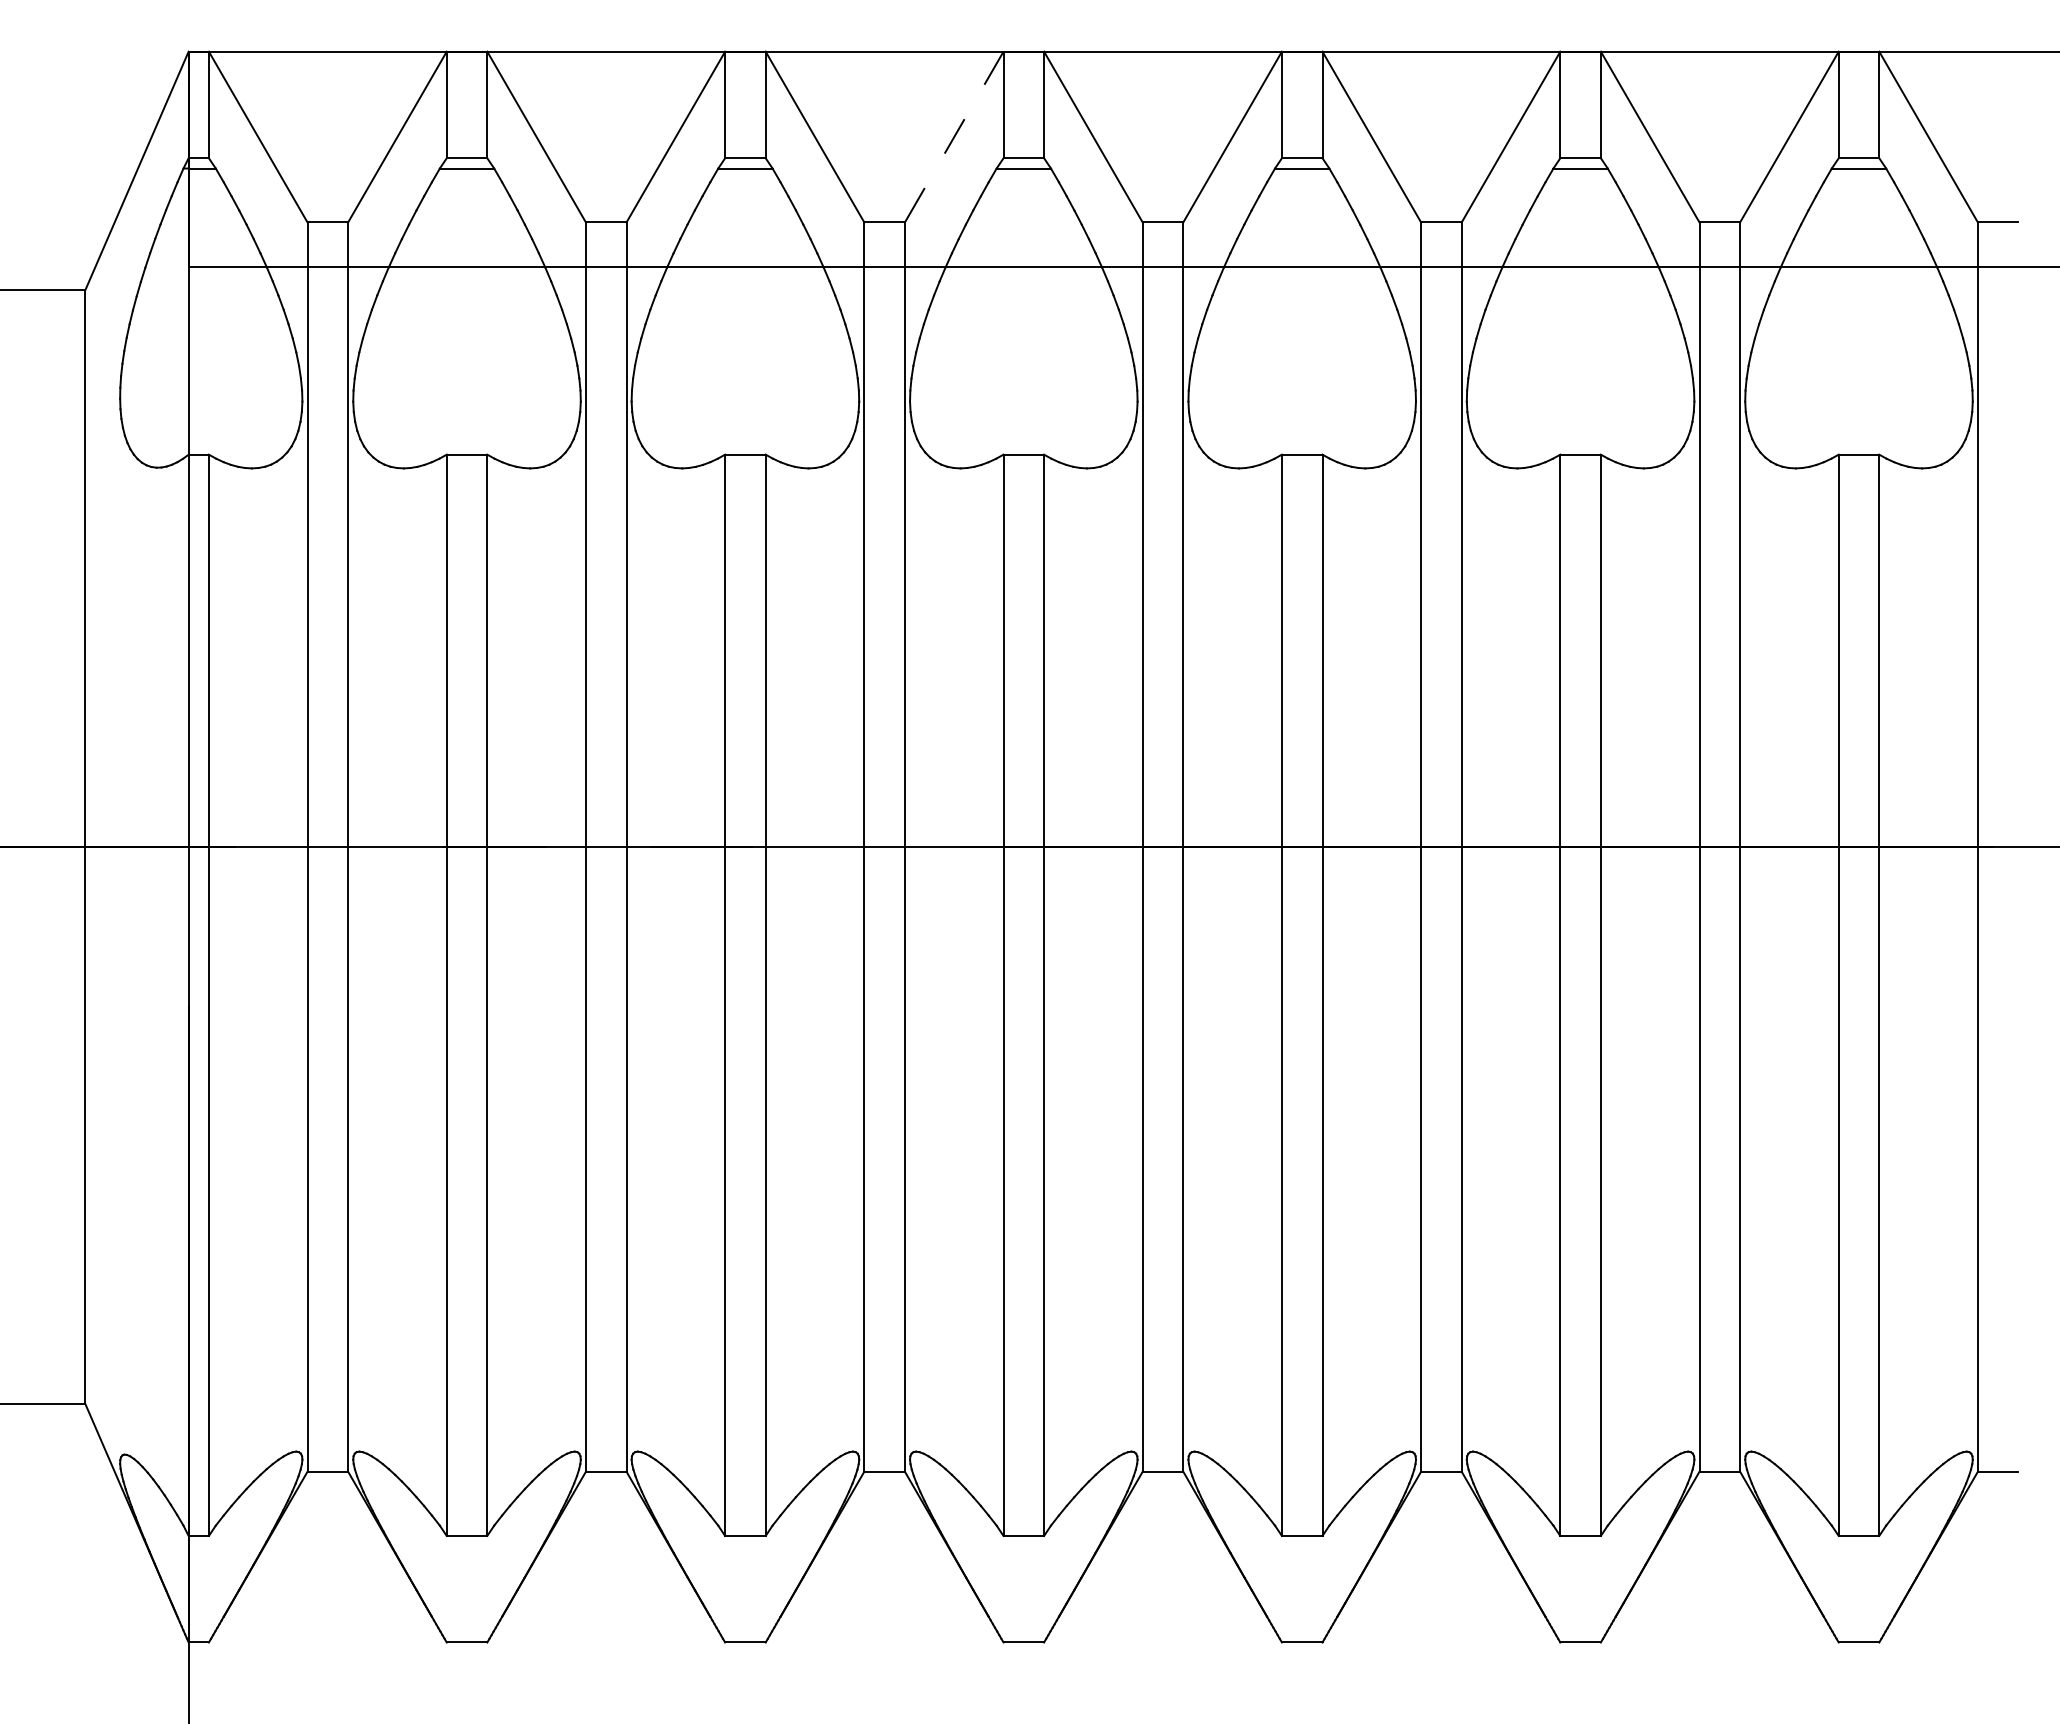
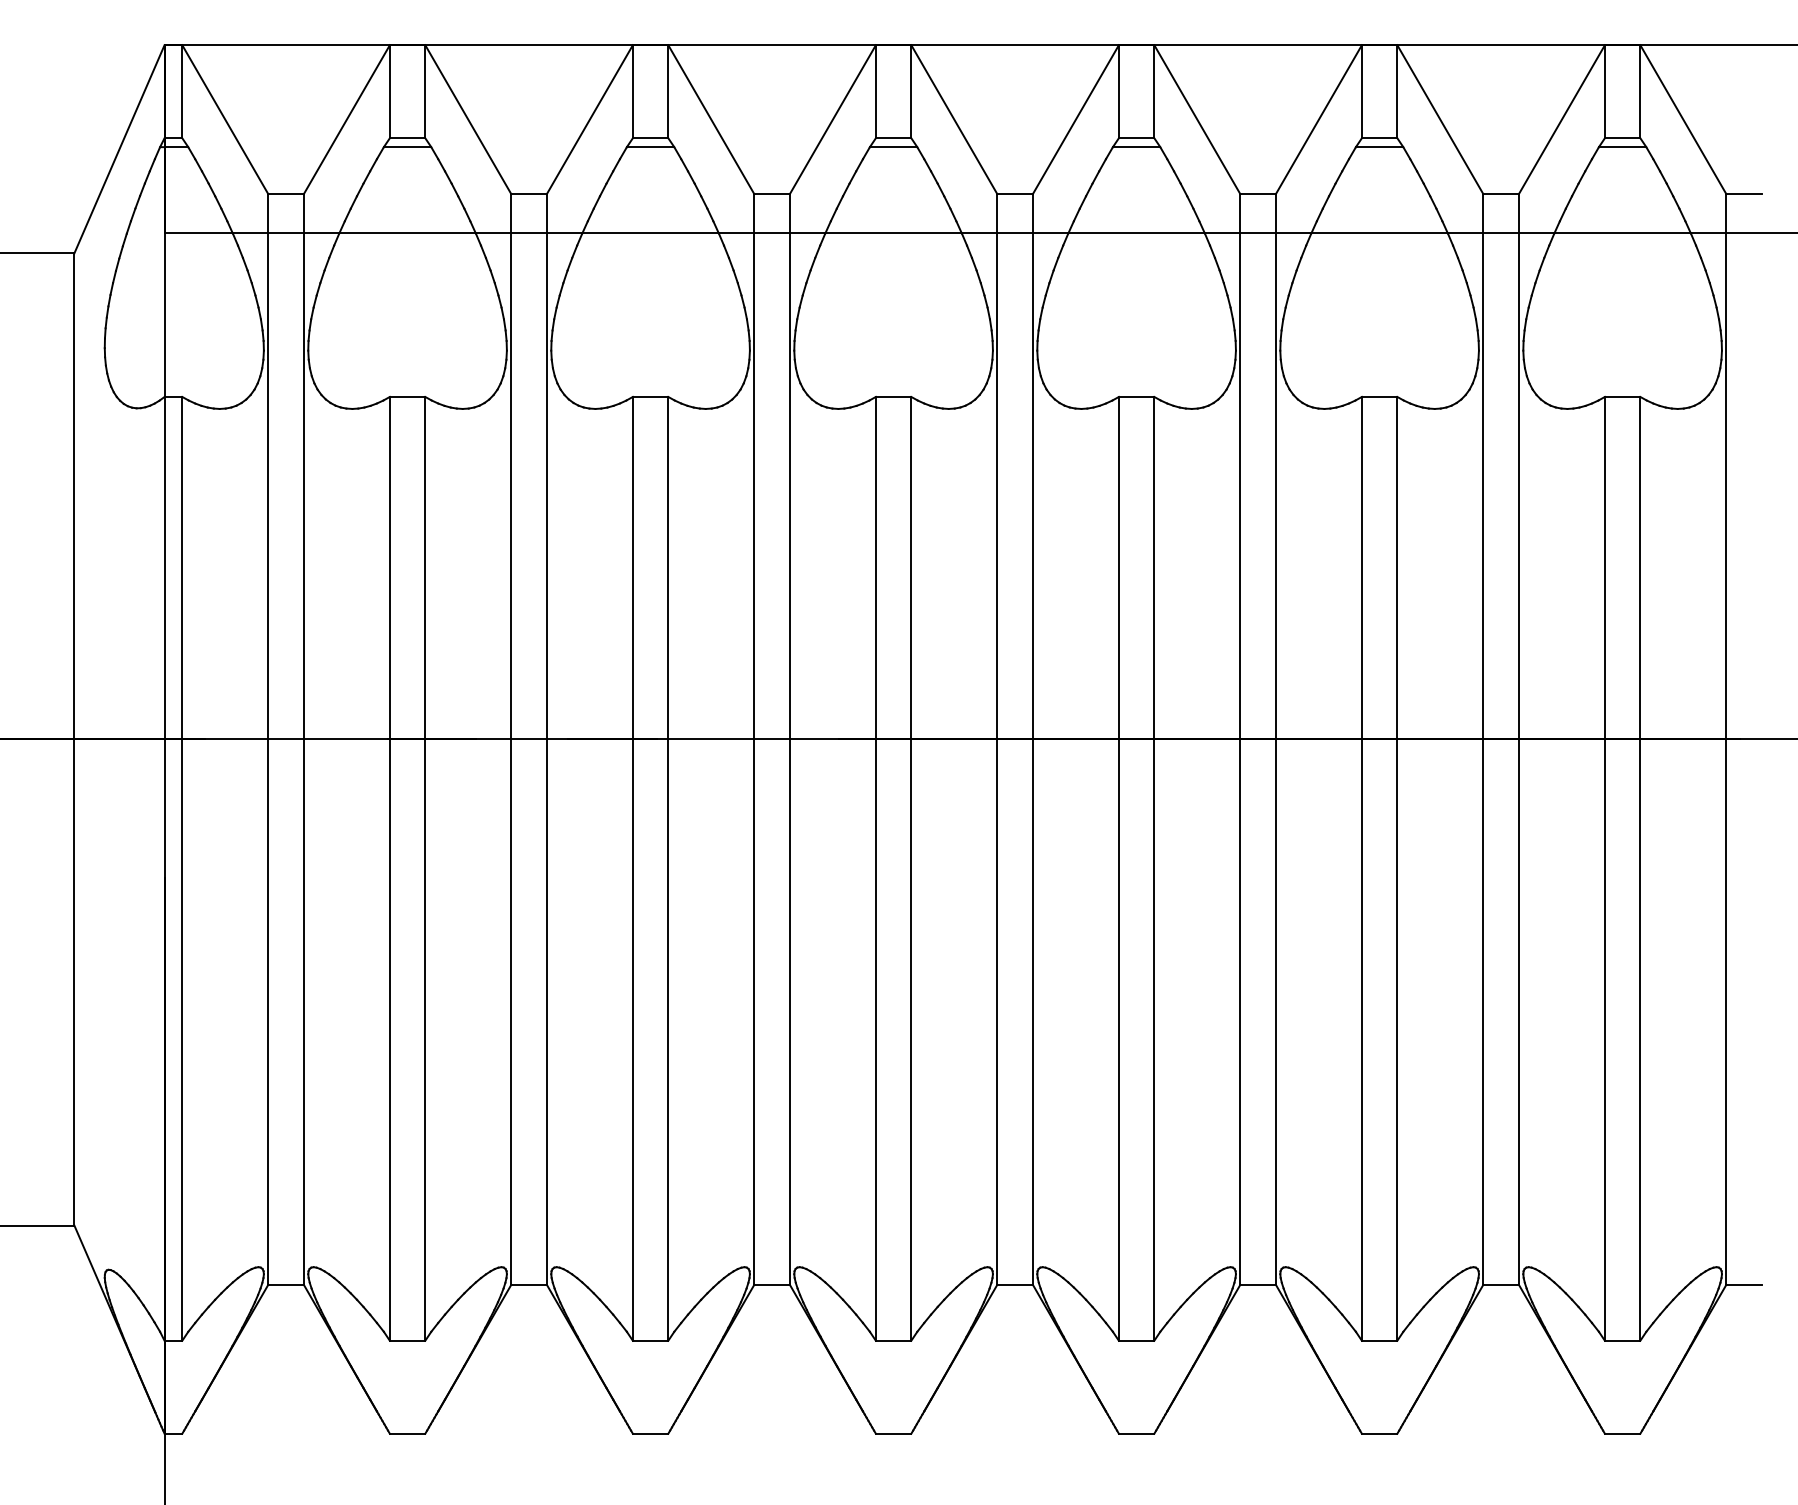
line: (954, 137) -> (833, 120), dashed -> solid

